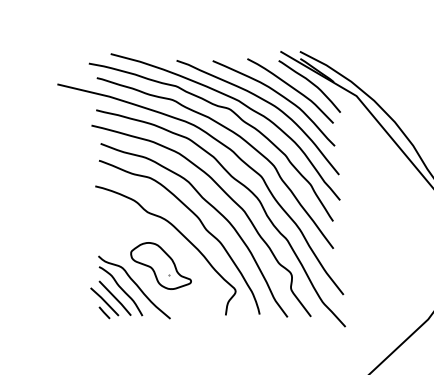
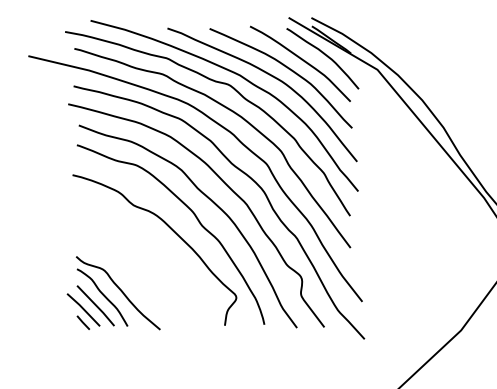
part: (160, 265) -> (148, 267), removed

